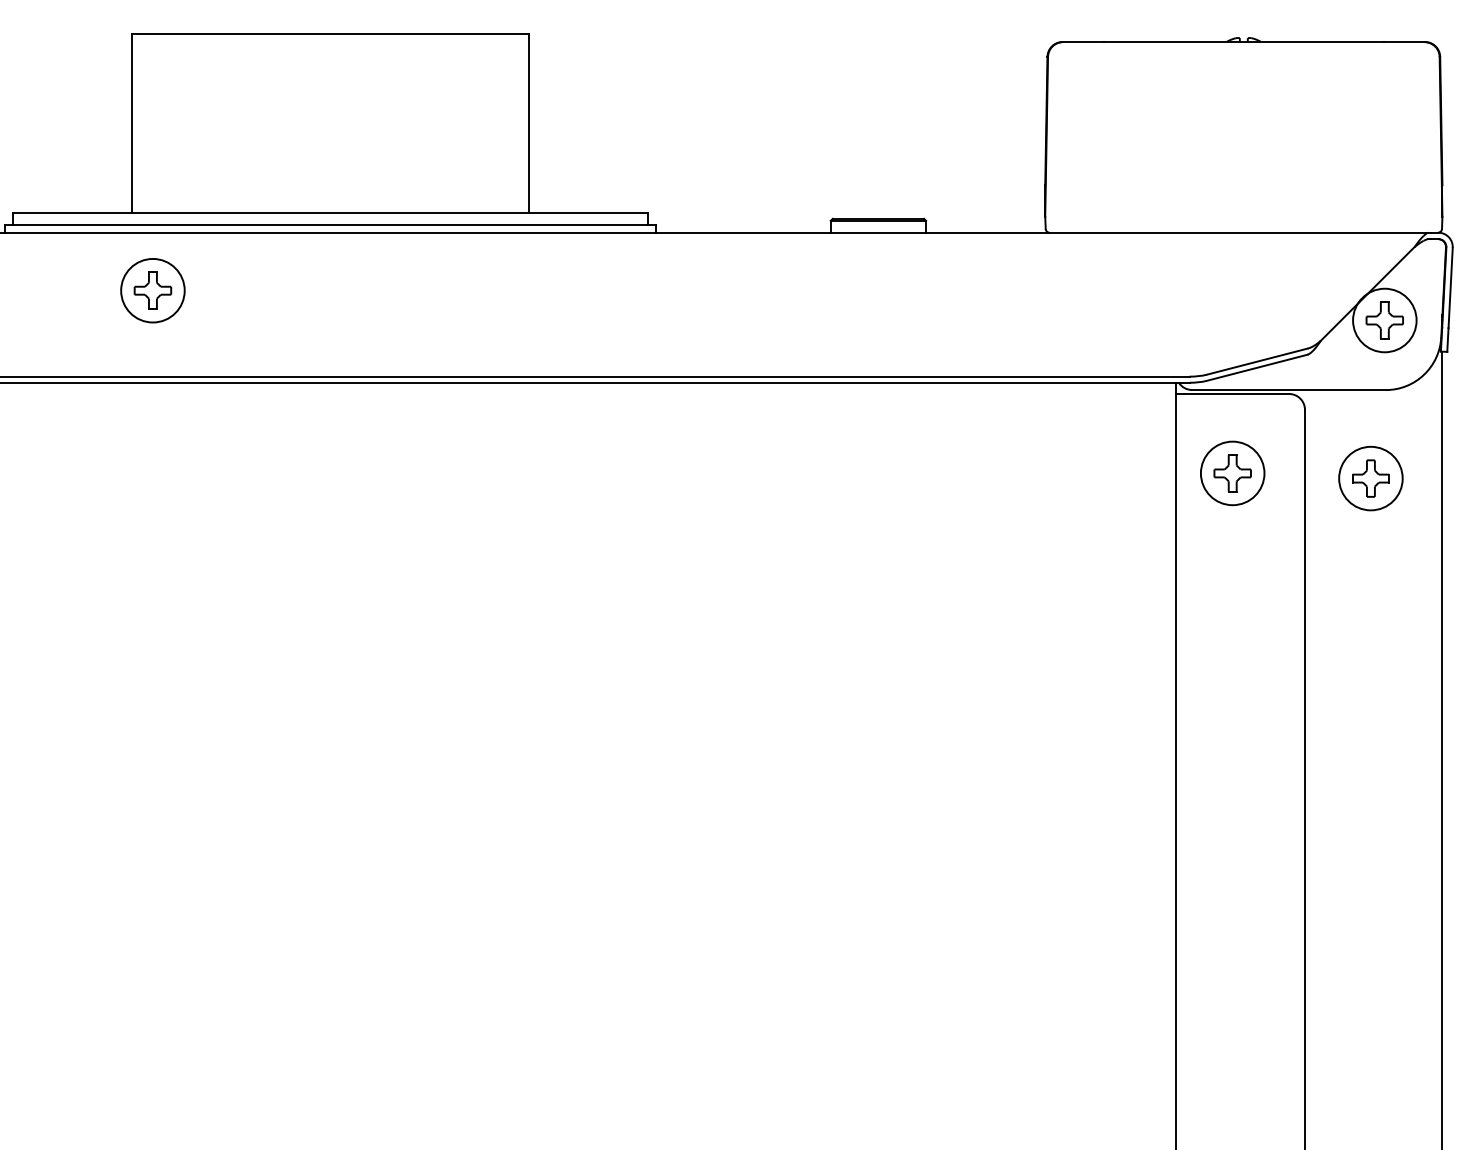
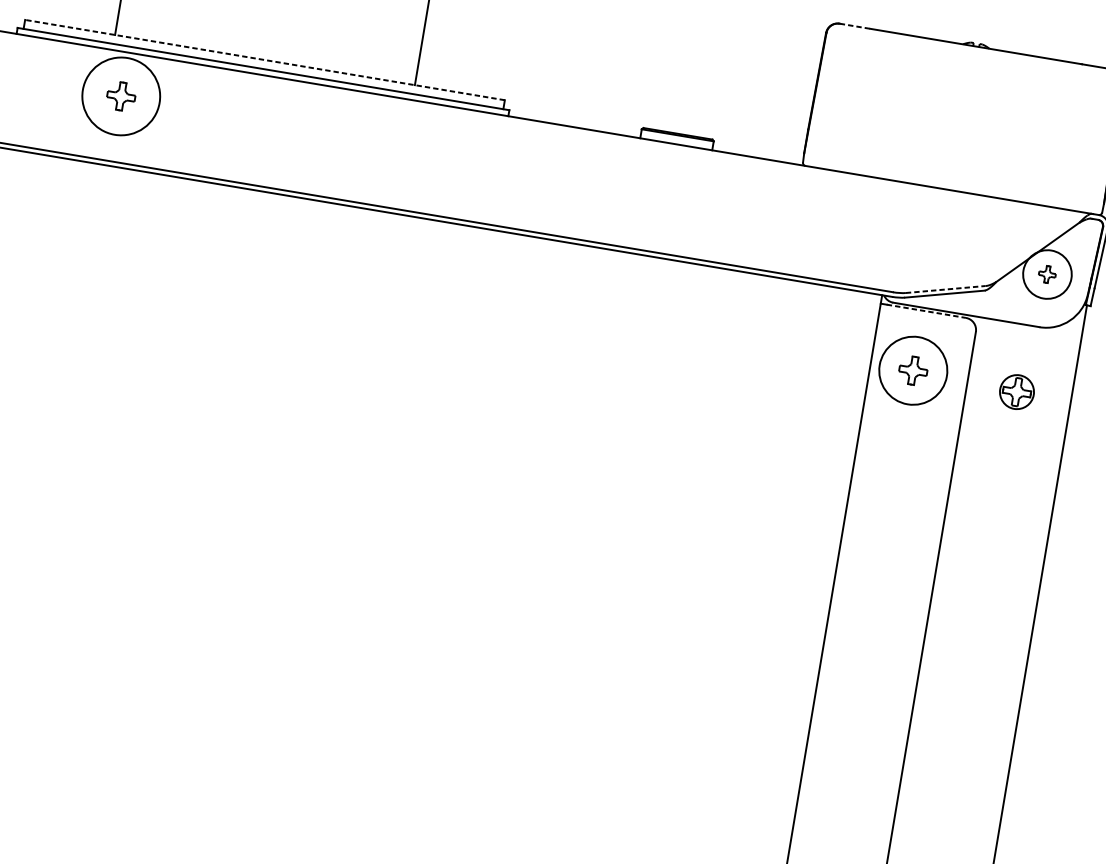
line: (1083, 42) -> (855, 26), solid -> dashed
line: (330, 212) -> (265, 59), solid -> dashed
circle: (152, 290) -> (120, 96), size x1.6
part: (1384, 320) -> (1047, 274), size x0.6
line: (1257, 361) -> (946, 289), solid -> dashed
line: (1237, 394) -> (926, 311), solid -> dashed
circle: (1232, 473) -> (913, 370), size x1.4
circle: (1370, 478) -> (1016, 392), size x0.7

